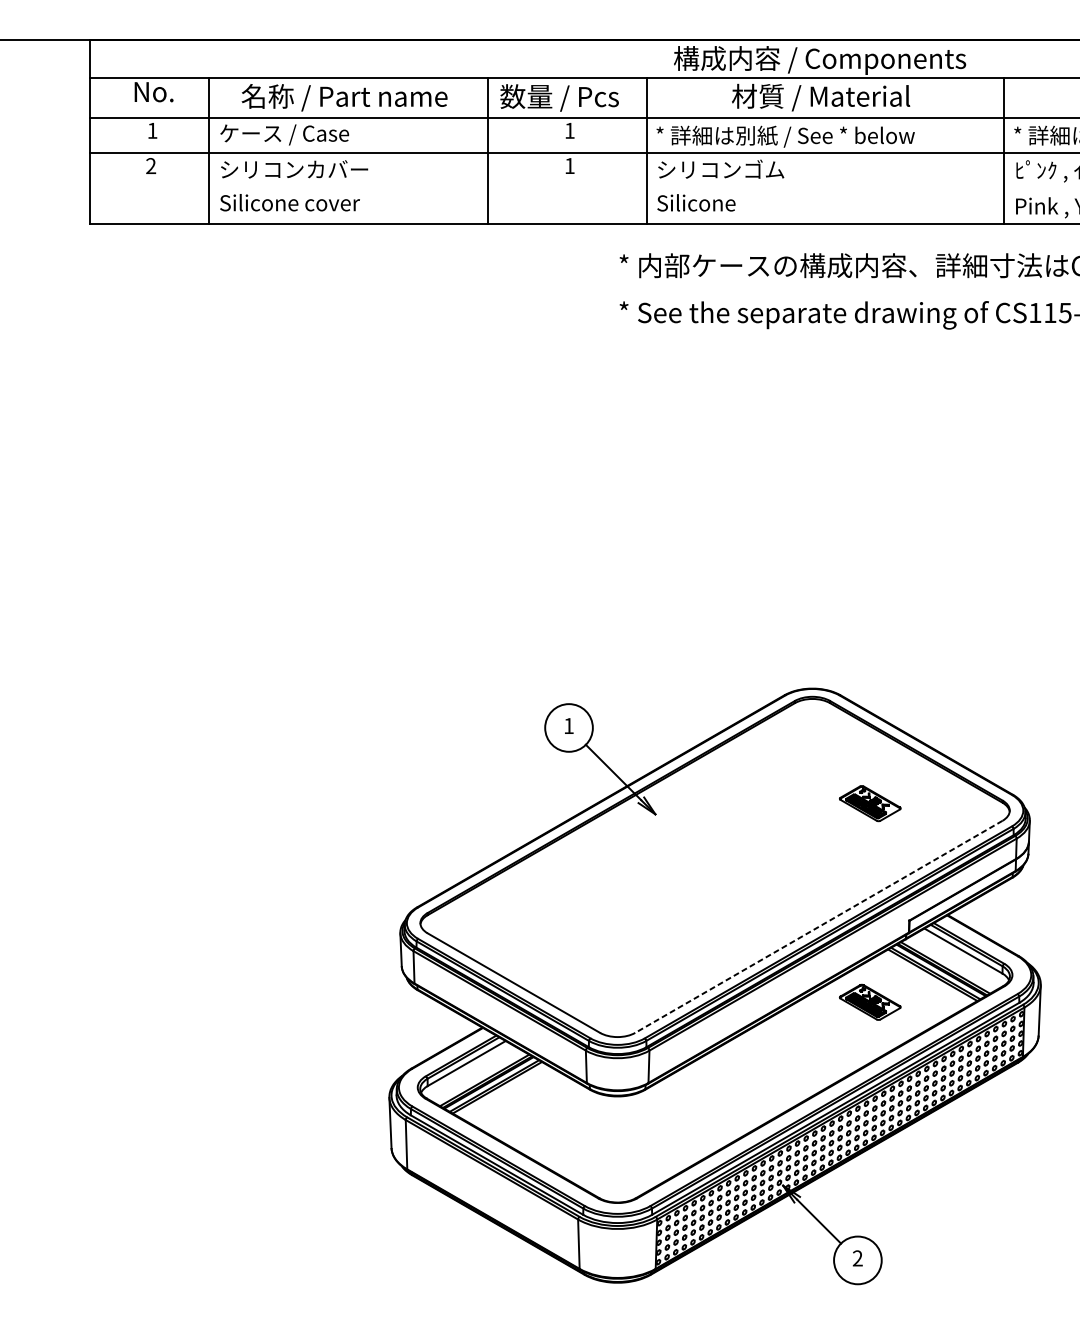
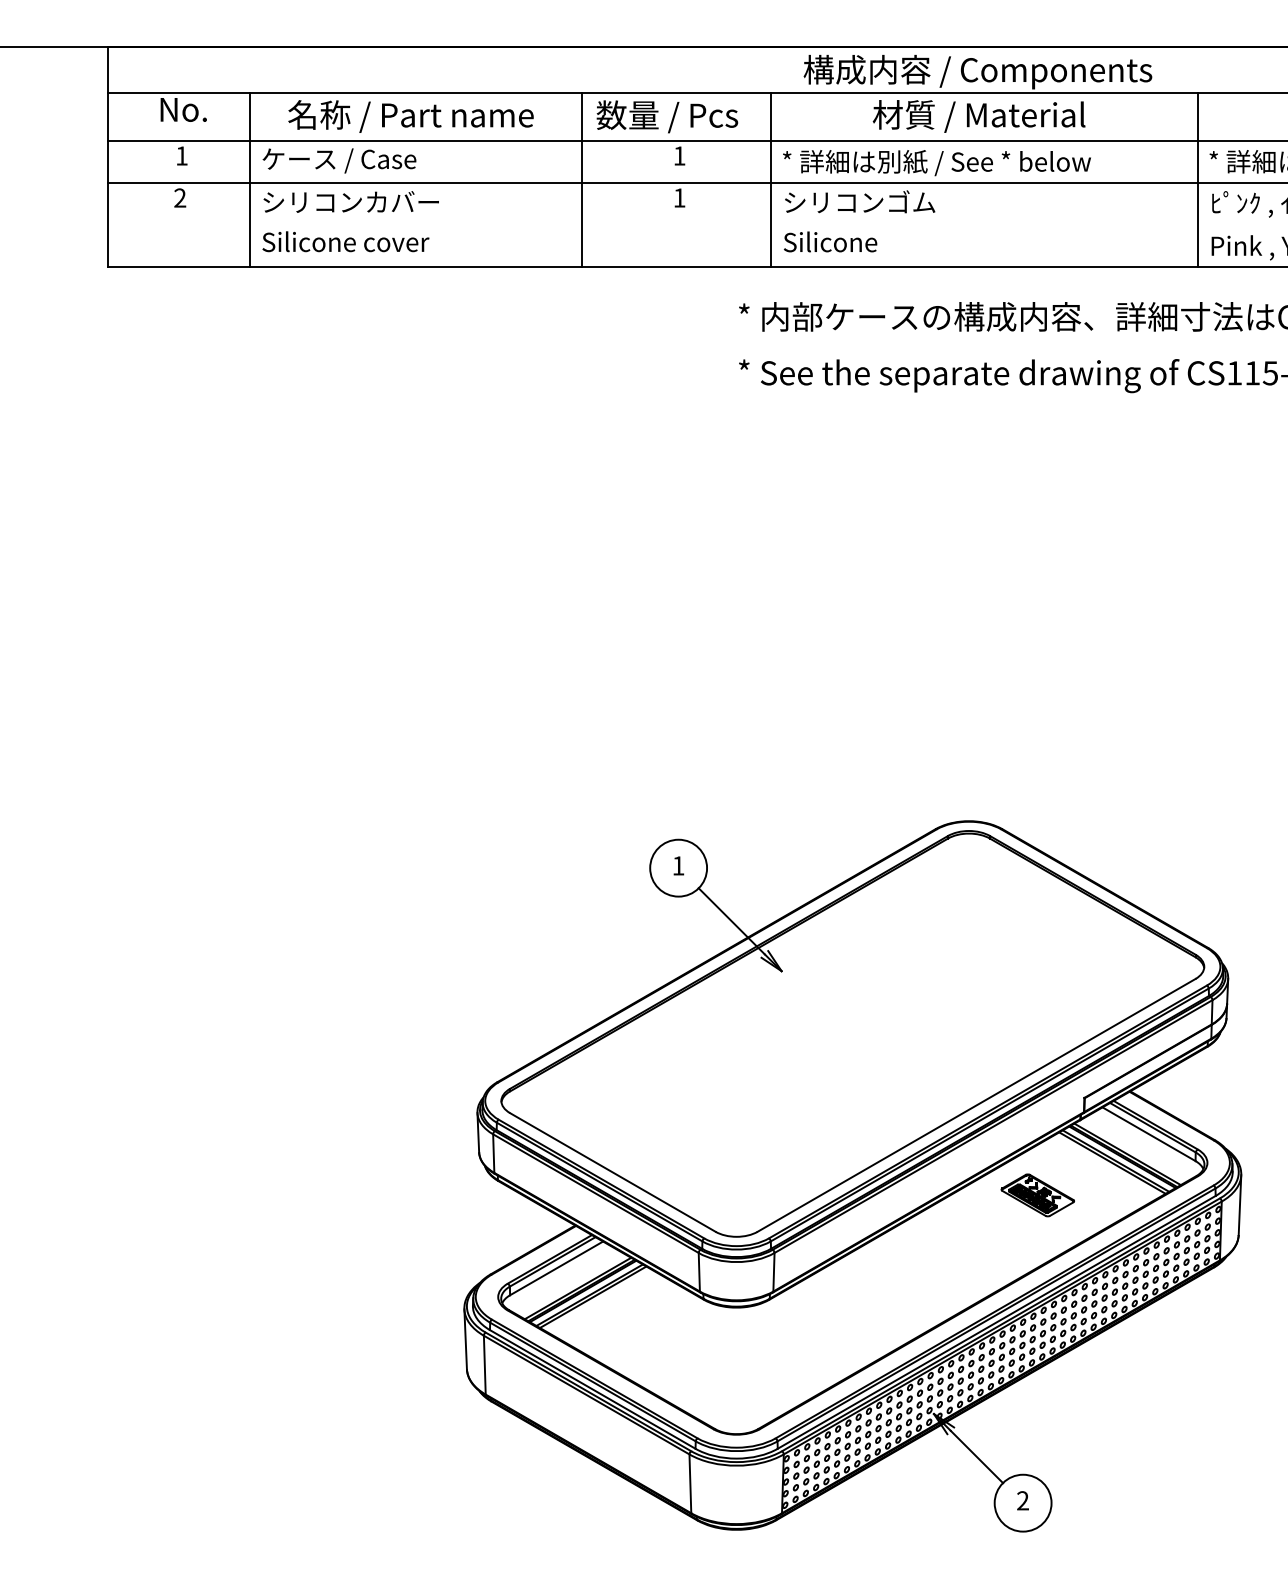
part: (869, 803) -> (1037, 958), removed
line: (818, 926) -> (976, 1105), dashed -> solid

